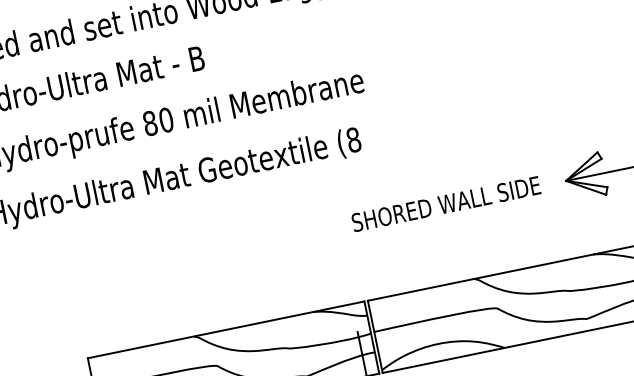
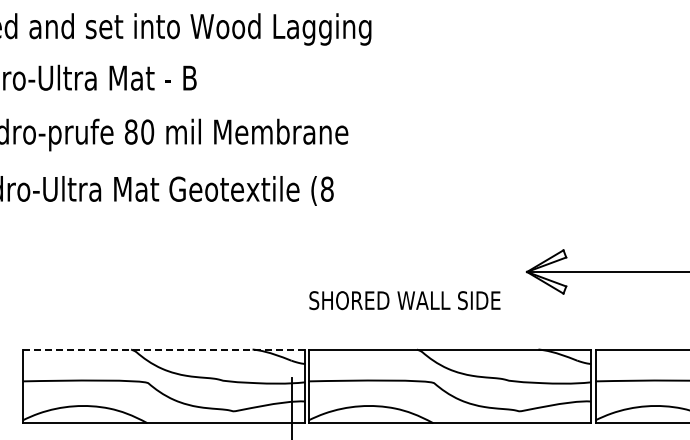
text: (445, 204) -> (404, 300), moved
line: (225, 329) -> (163, 349), solid -> dashed

